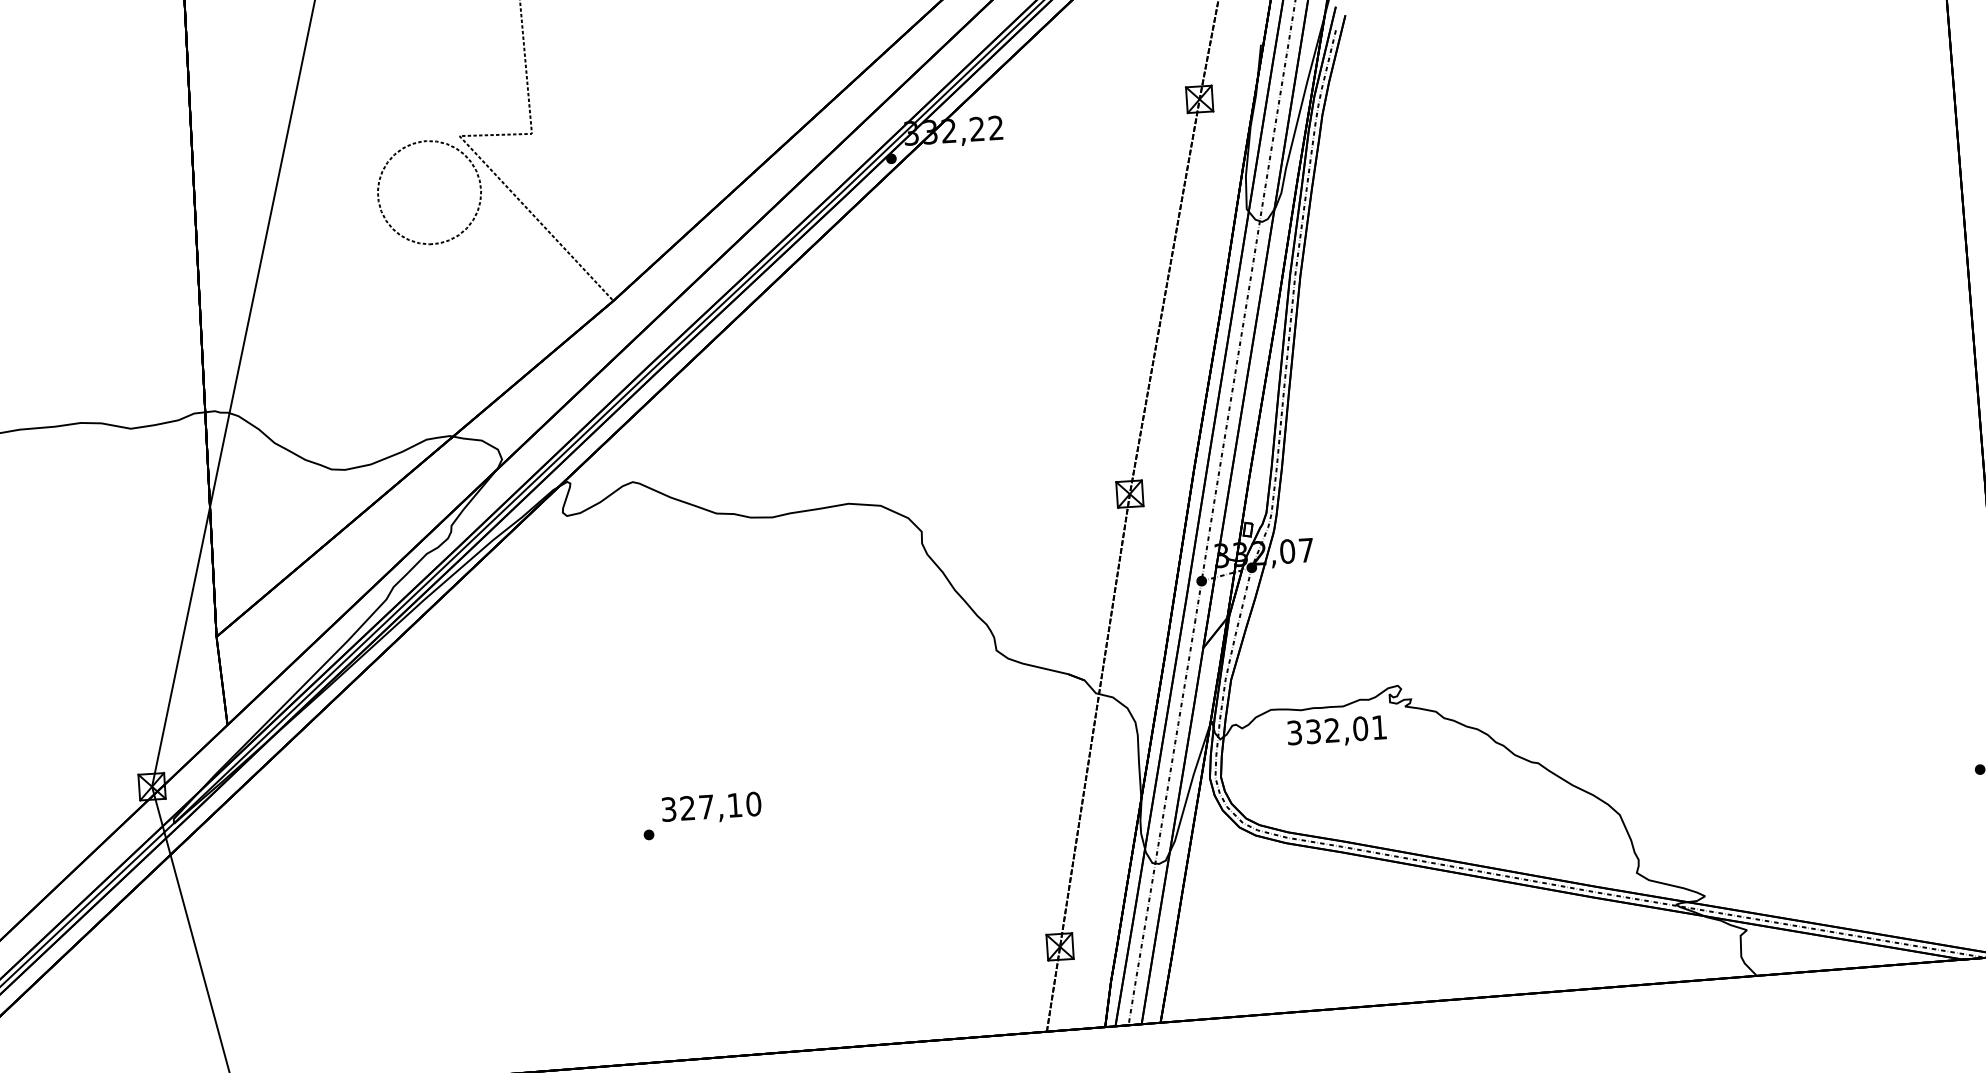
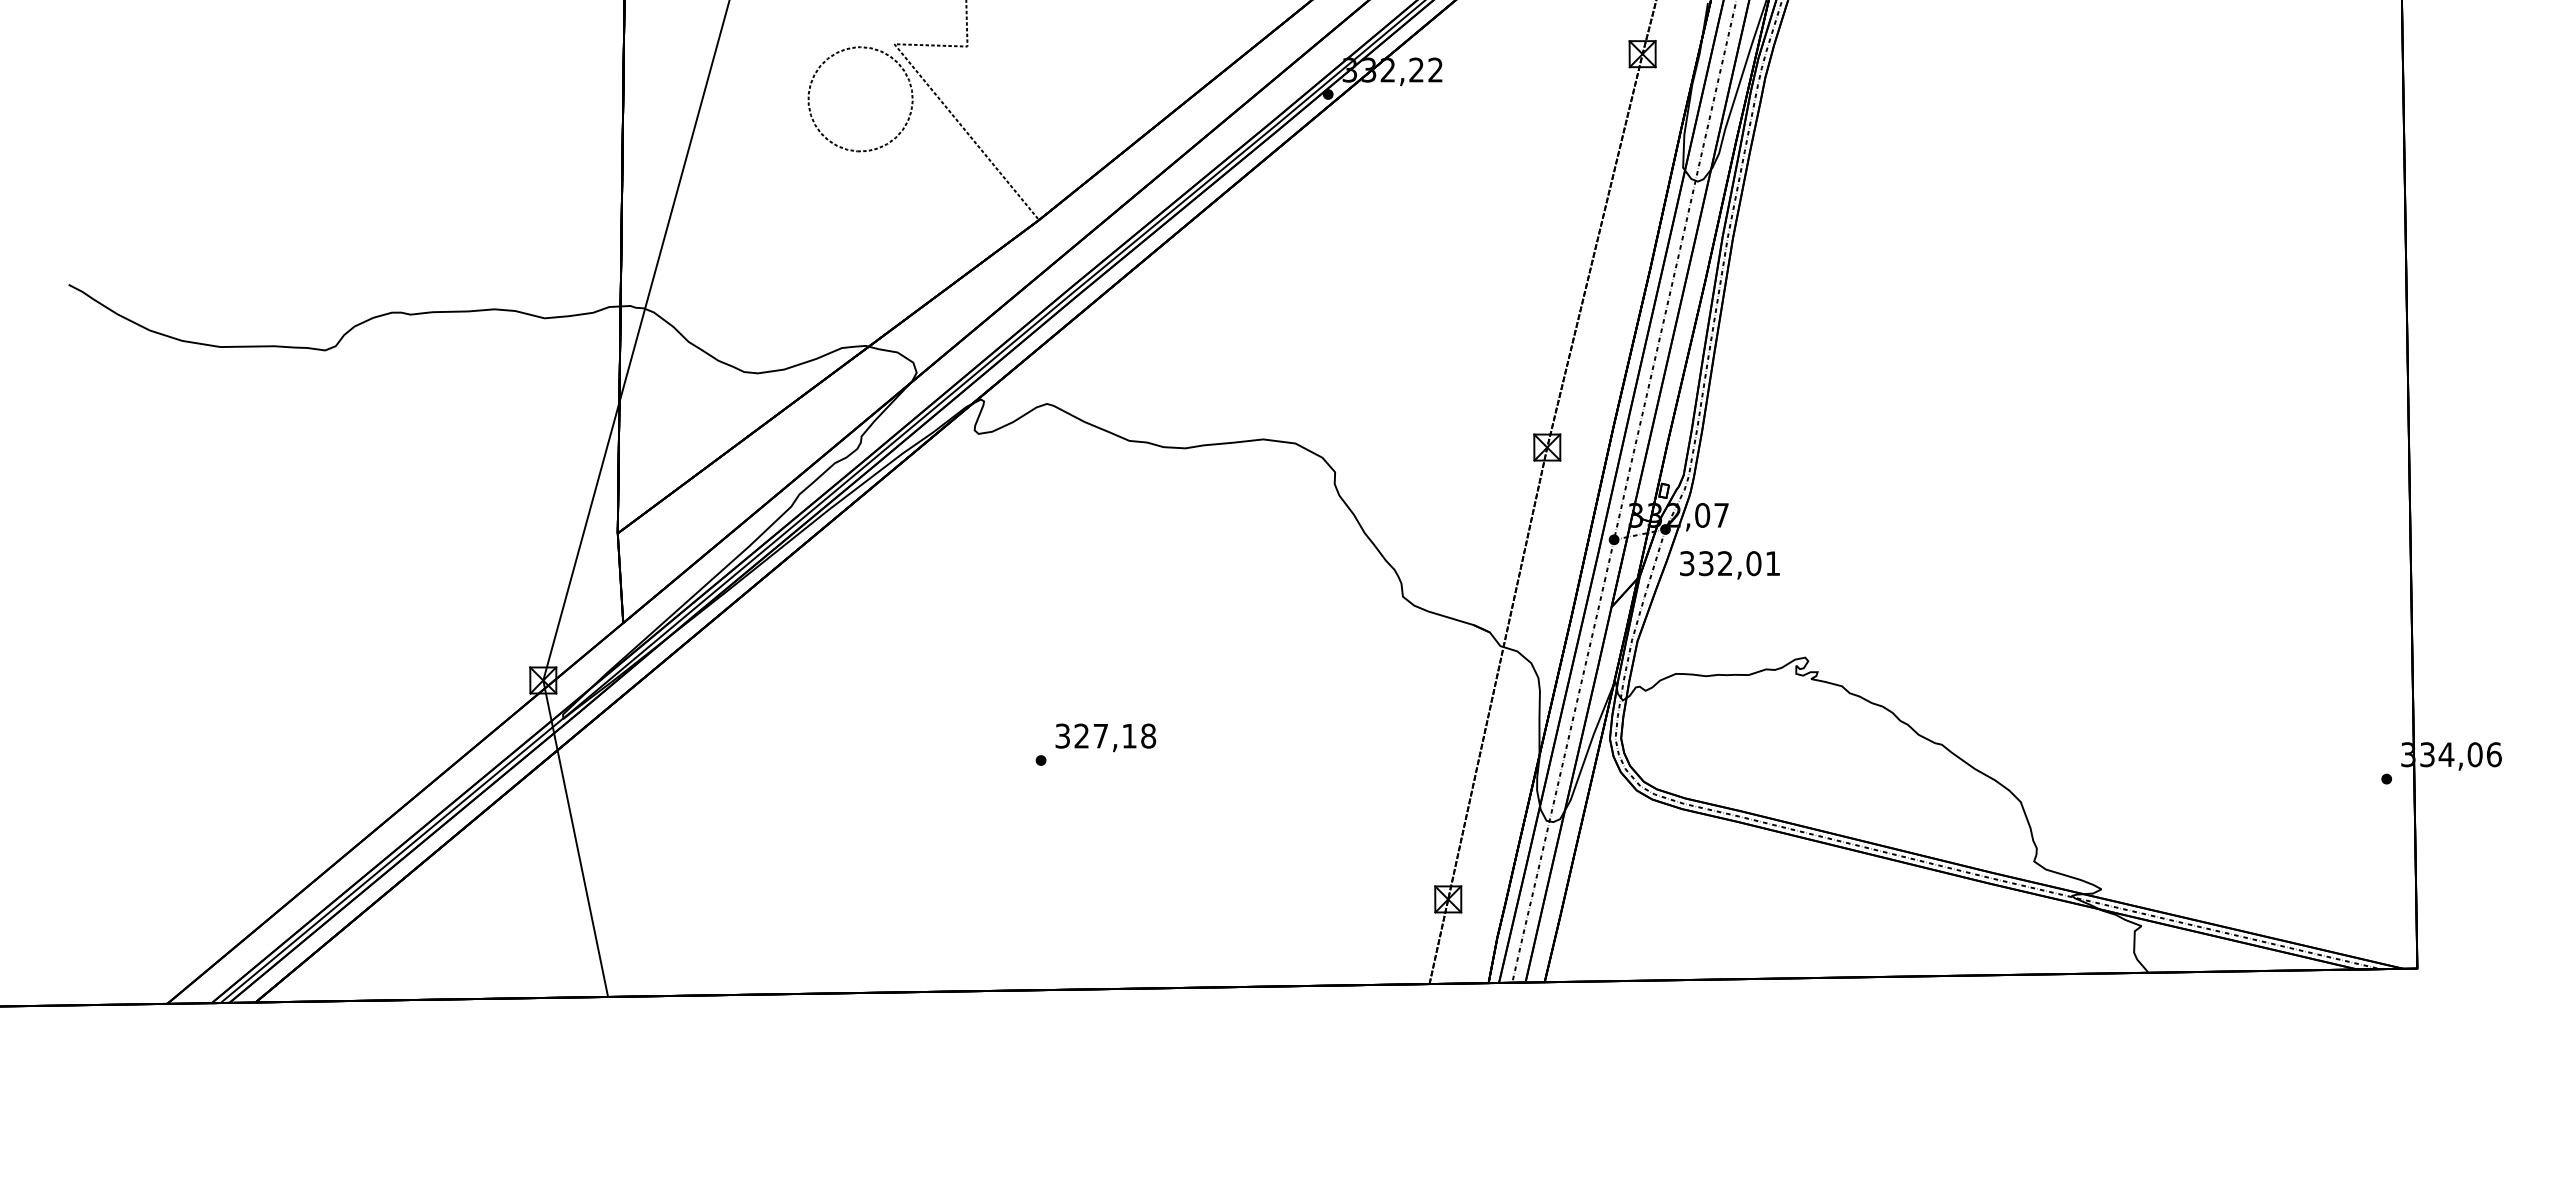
text: (1336, 732) -> (1729, 565), moved
text: (753, 804) -> (1148, 736), 327,10 -> 327,18

